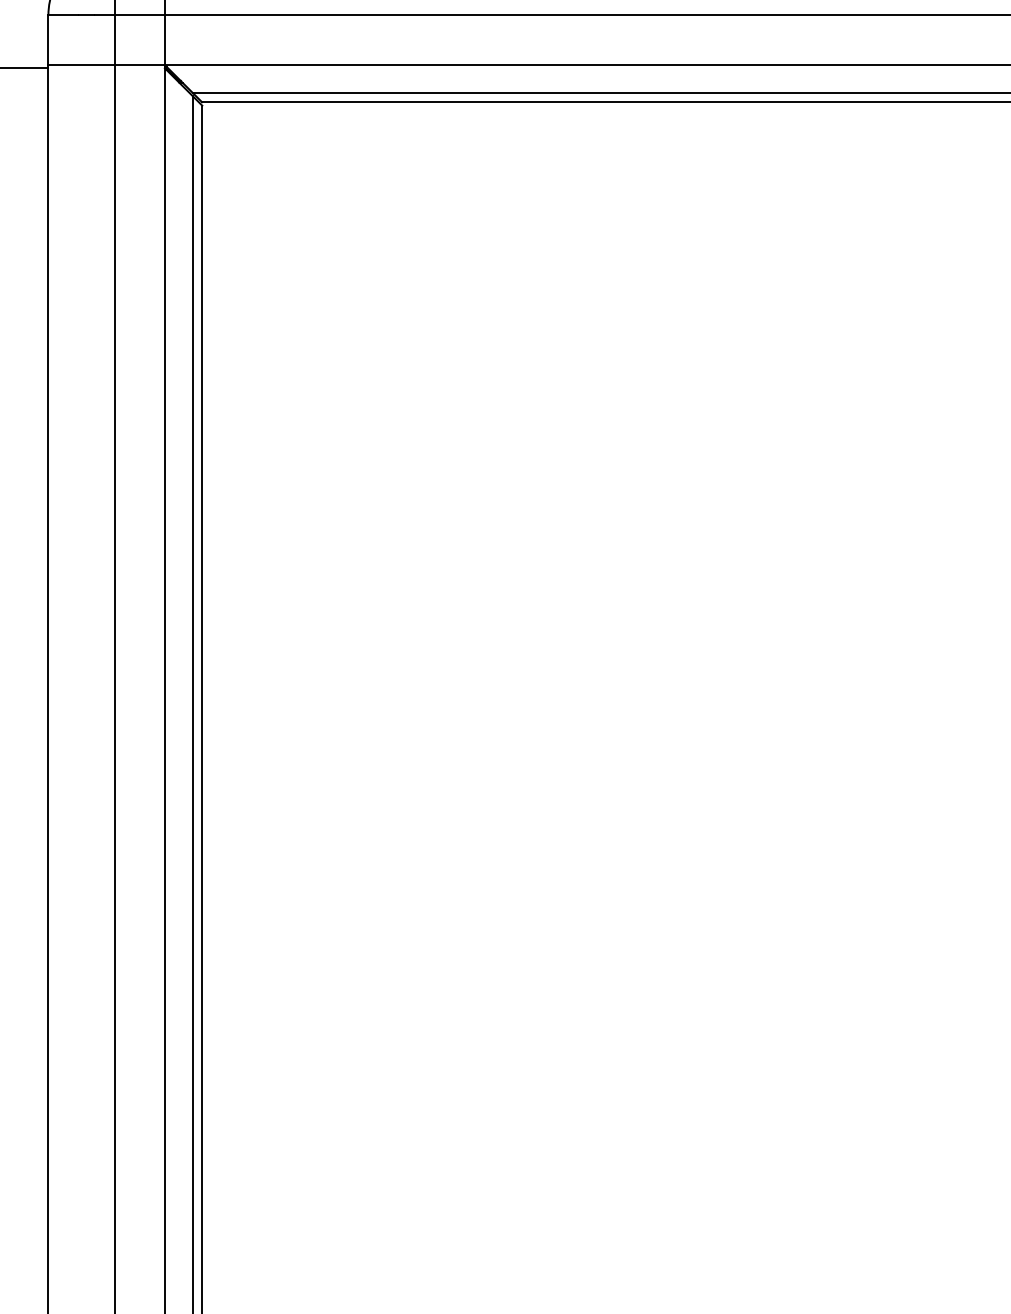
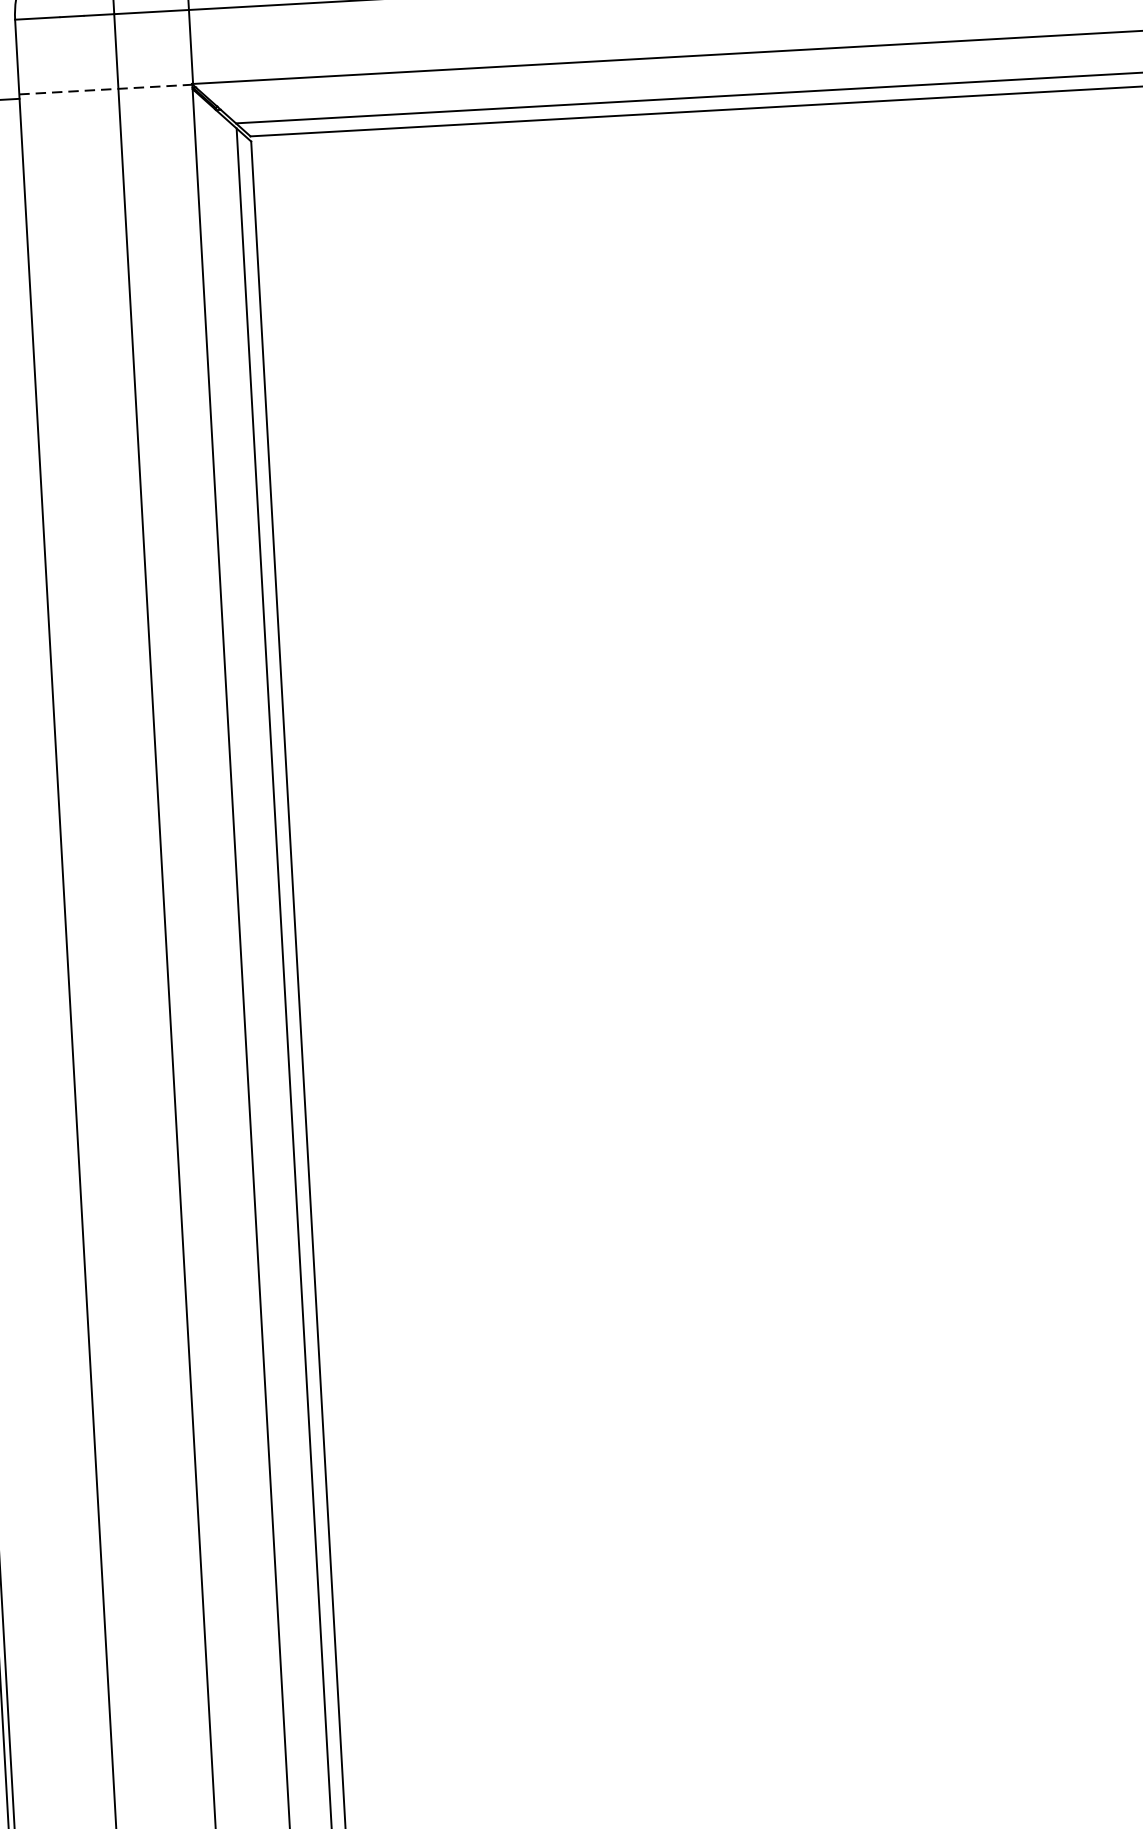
line: (106, 65) -> (105, 89), solid -> dashed

